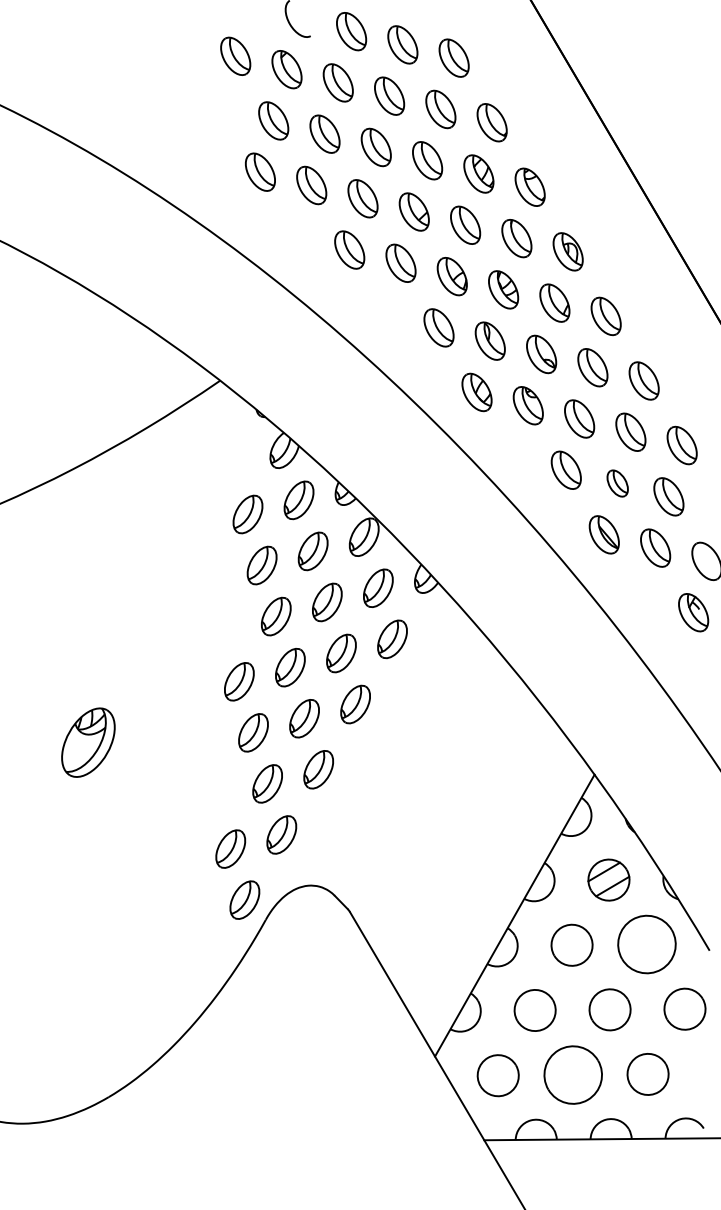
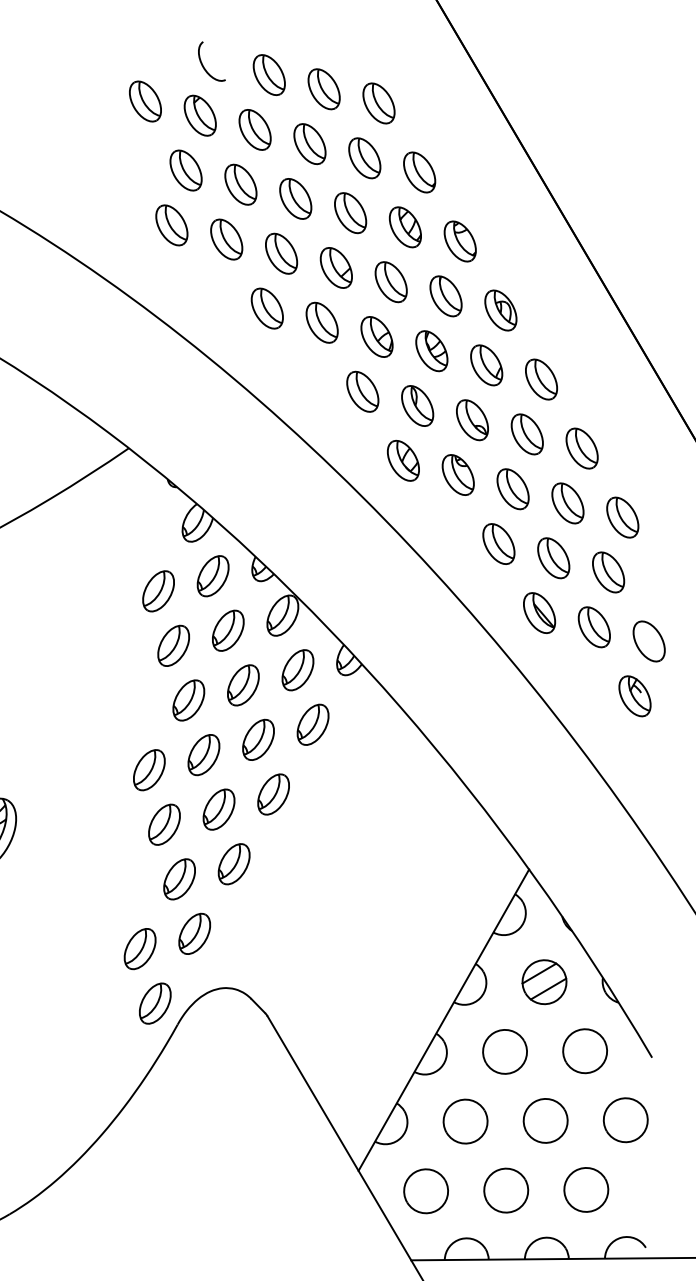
part: (617, 483) -> (553, 558), size x1.43
part: (646, 944) -> (584, 1051), size x0.71
part: (572, 1074) -> (505, 1190), size x0.71

